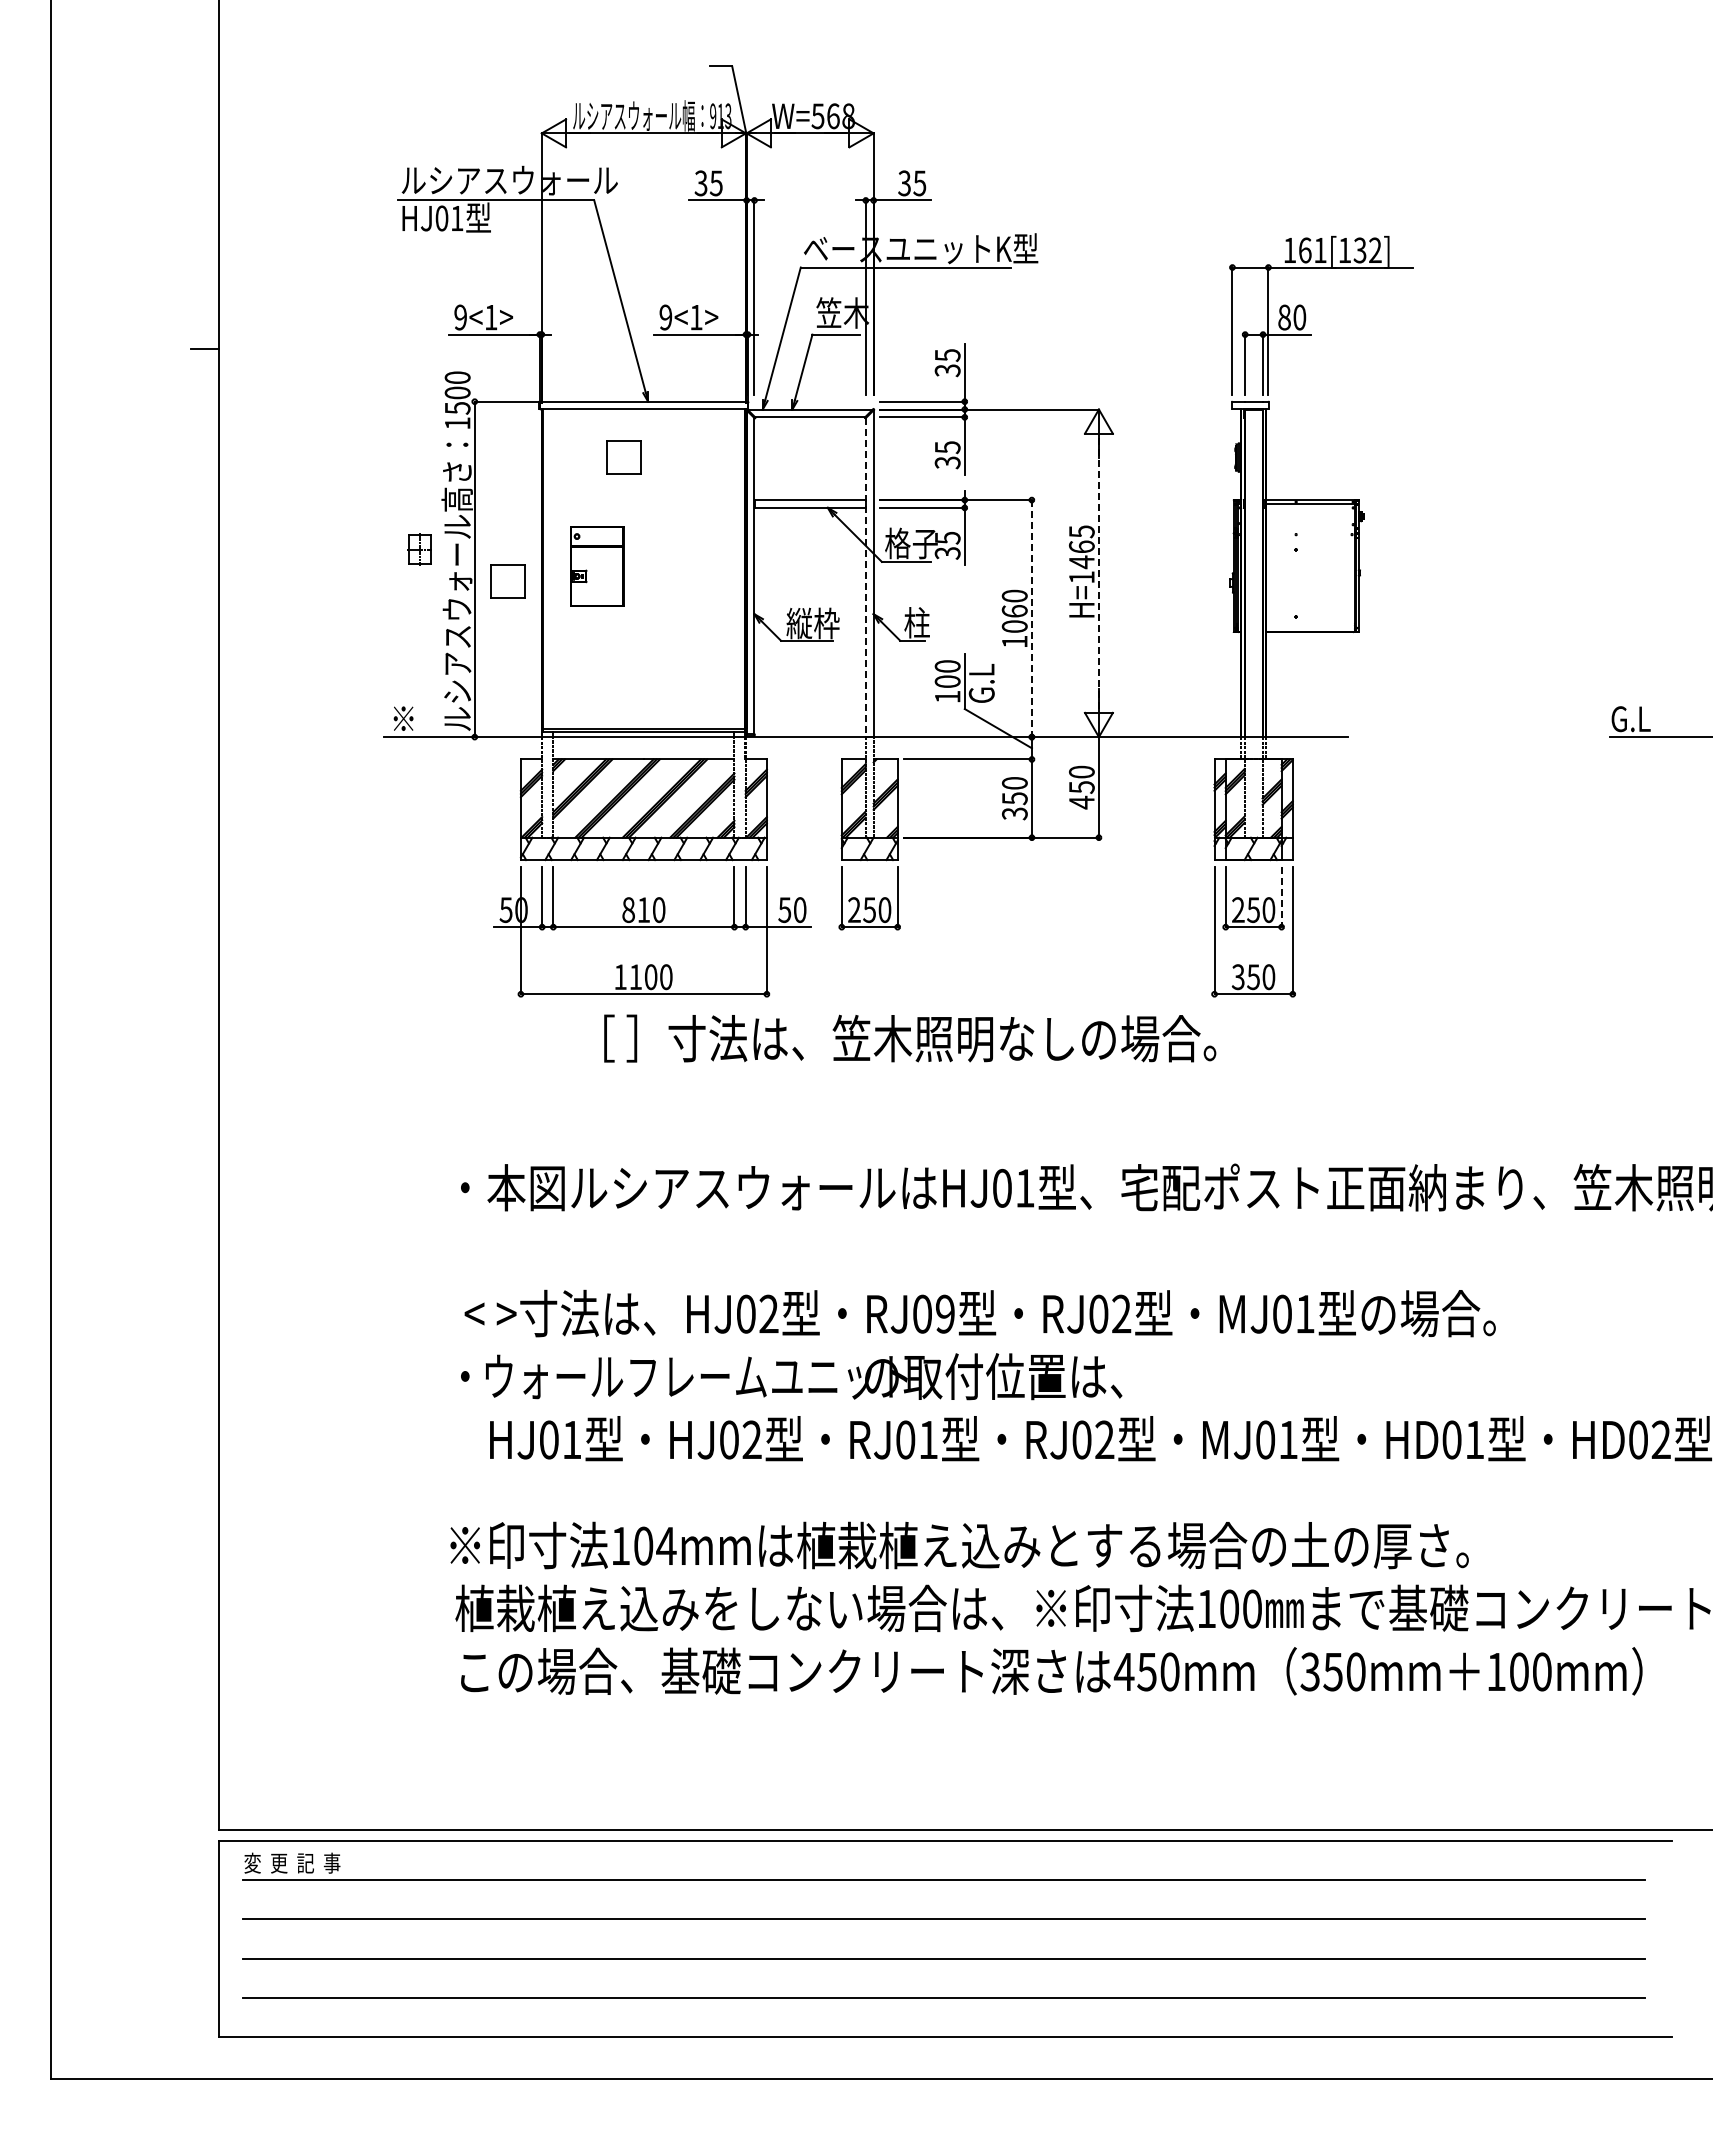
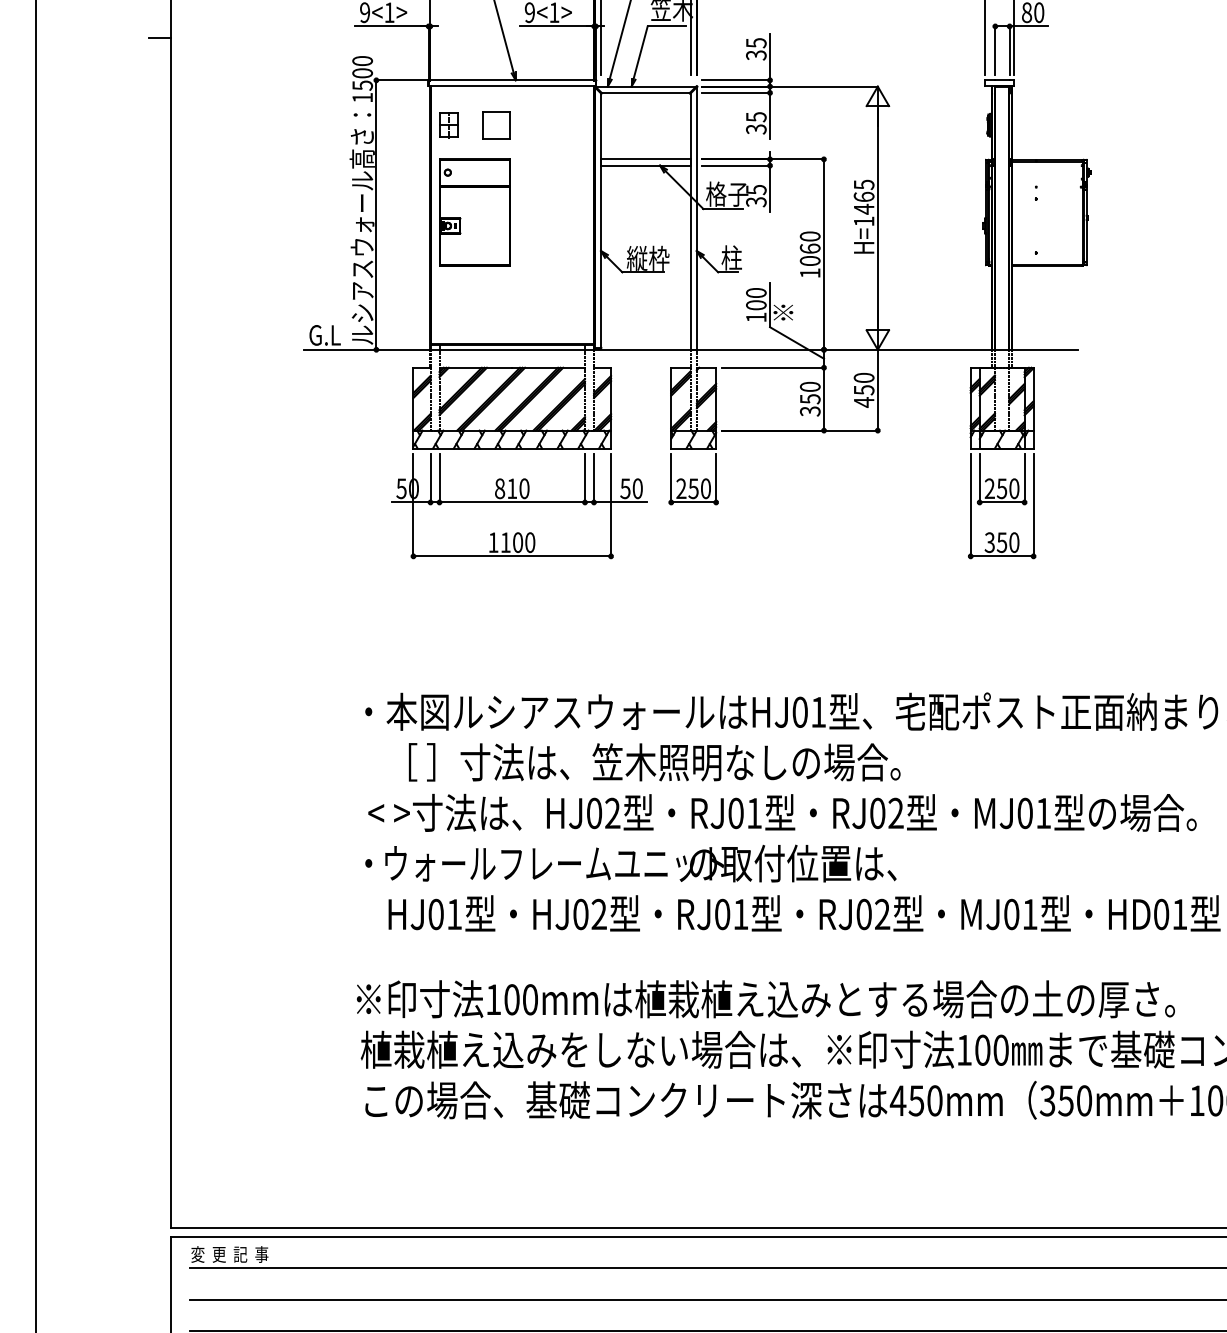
part: (419, 549) -> (448, 125), moved
part: (596, 566) -> (474, 212), size x1.67
line: (1098, 573) -> (877, 218), dashed -> solid
line: (865, 578) -> (690, 222), dashed -> solid
part: (507, 581) -> (402, 224), removed
line: (1031, 618) -> (823, 254), dashed -> solid
text: (981, 682) -> (783, 305), G.L -> ※
text: (410, 719) -> (324, 335), ※ -> G.L
line: (1281, 897) -> (1024, 478), dashed -> solid
text: (910, 1038) -> (654, 762), moved
text: (945, 1313) -> (754, 812), RJ09 -> RJ01
text: (666, 1545) -> (530, 999), 104mm -> 100mm

